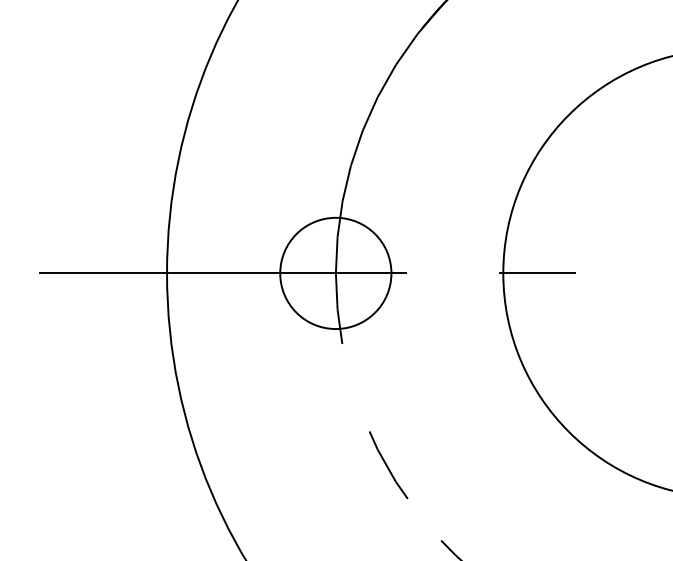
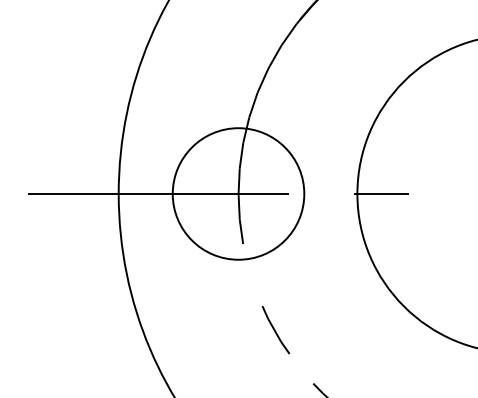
circle: (335, 272) -> (238, 193), size x1.67

